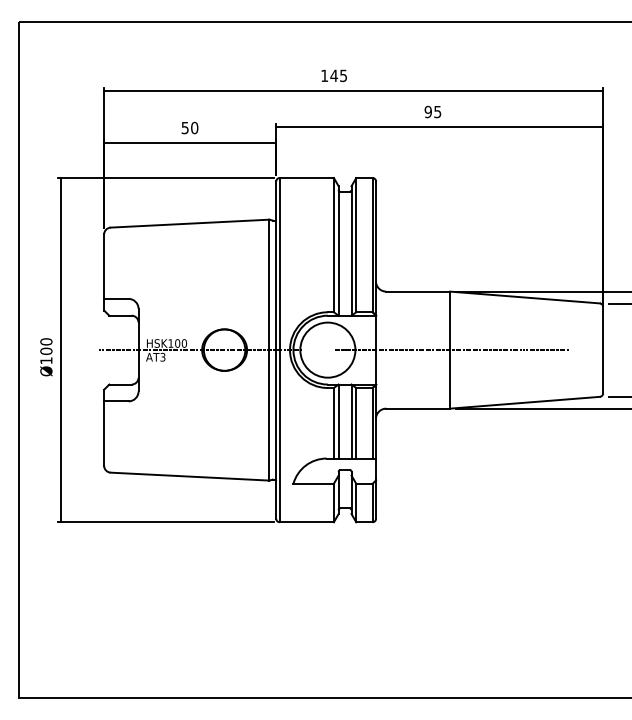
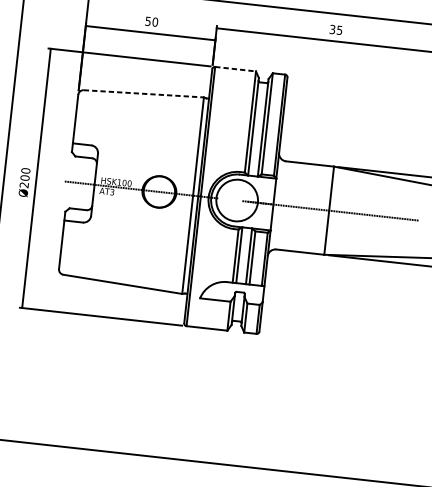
text: (427, 111) -> (332, 29), 95 -> 35
line: (307, 178) -> (236, 69), solid -> dashed
line: (190, 223) -> (144, 93), solid -> dashed
text: (46, 360) -> (24, 184), Ø100 -> Ø200

